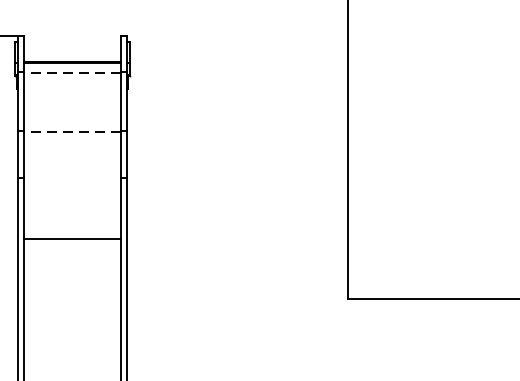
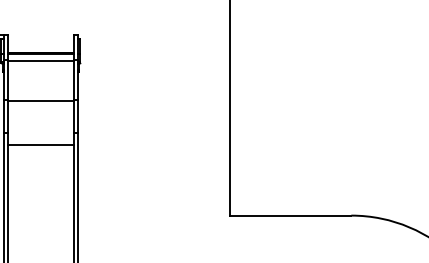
line: (71, 74) -> (40, 61), dashed -> solid
line: (71, 132) -> (40, 101), dashed -> solid
line: (71, 238) -> (40, 145), moved

